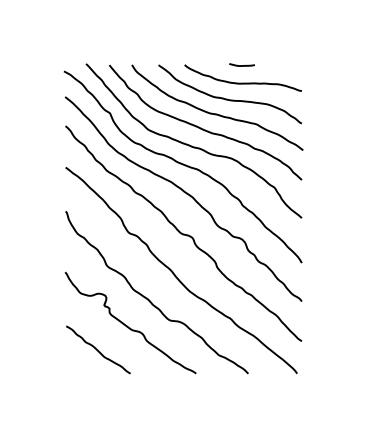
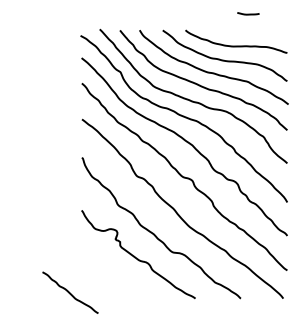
line: (241, 65) -> (247, 14), moved
curve: (98, 349) -> (70, 292), moved

